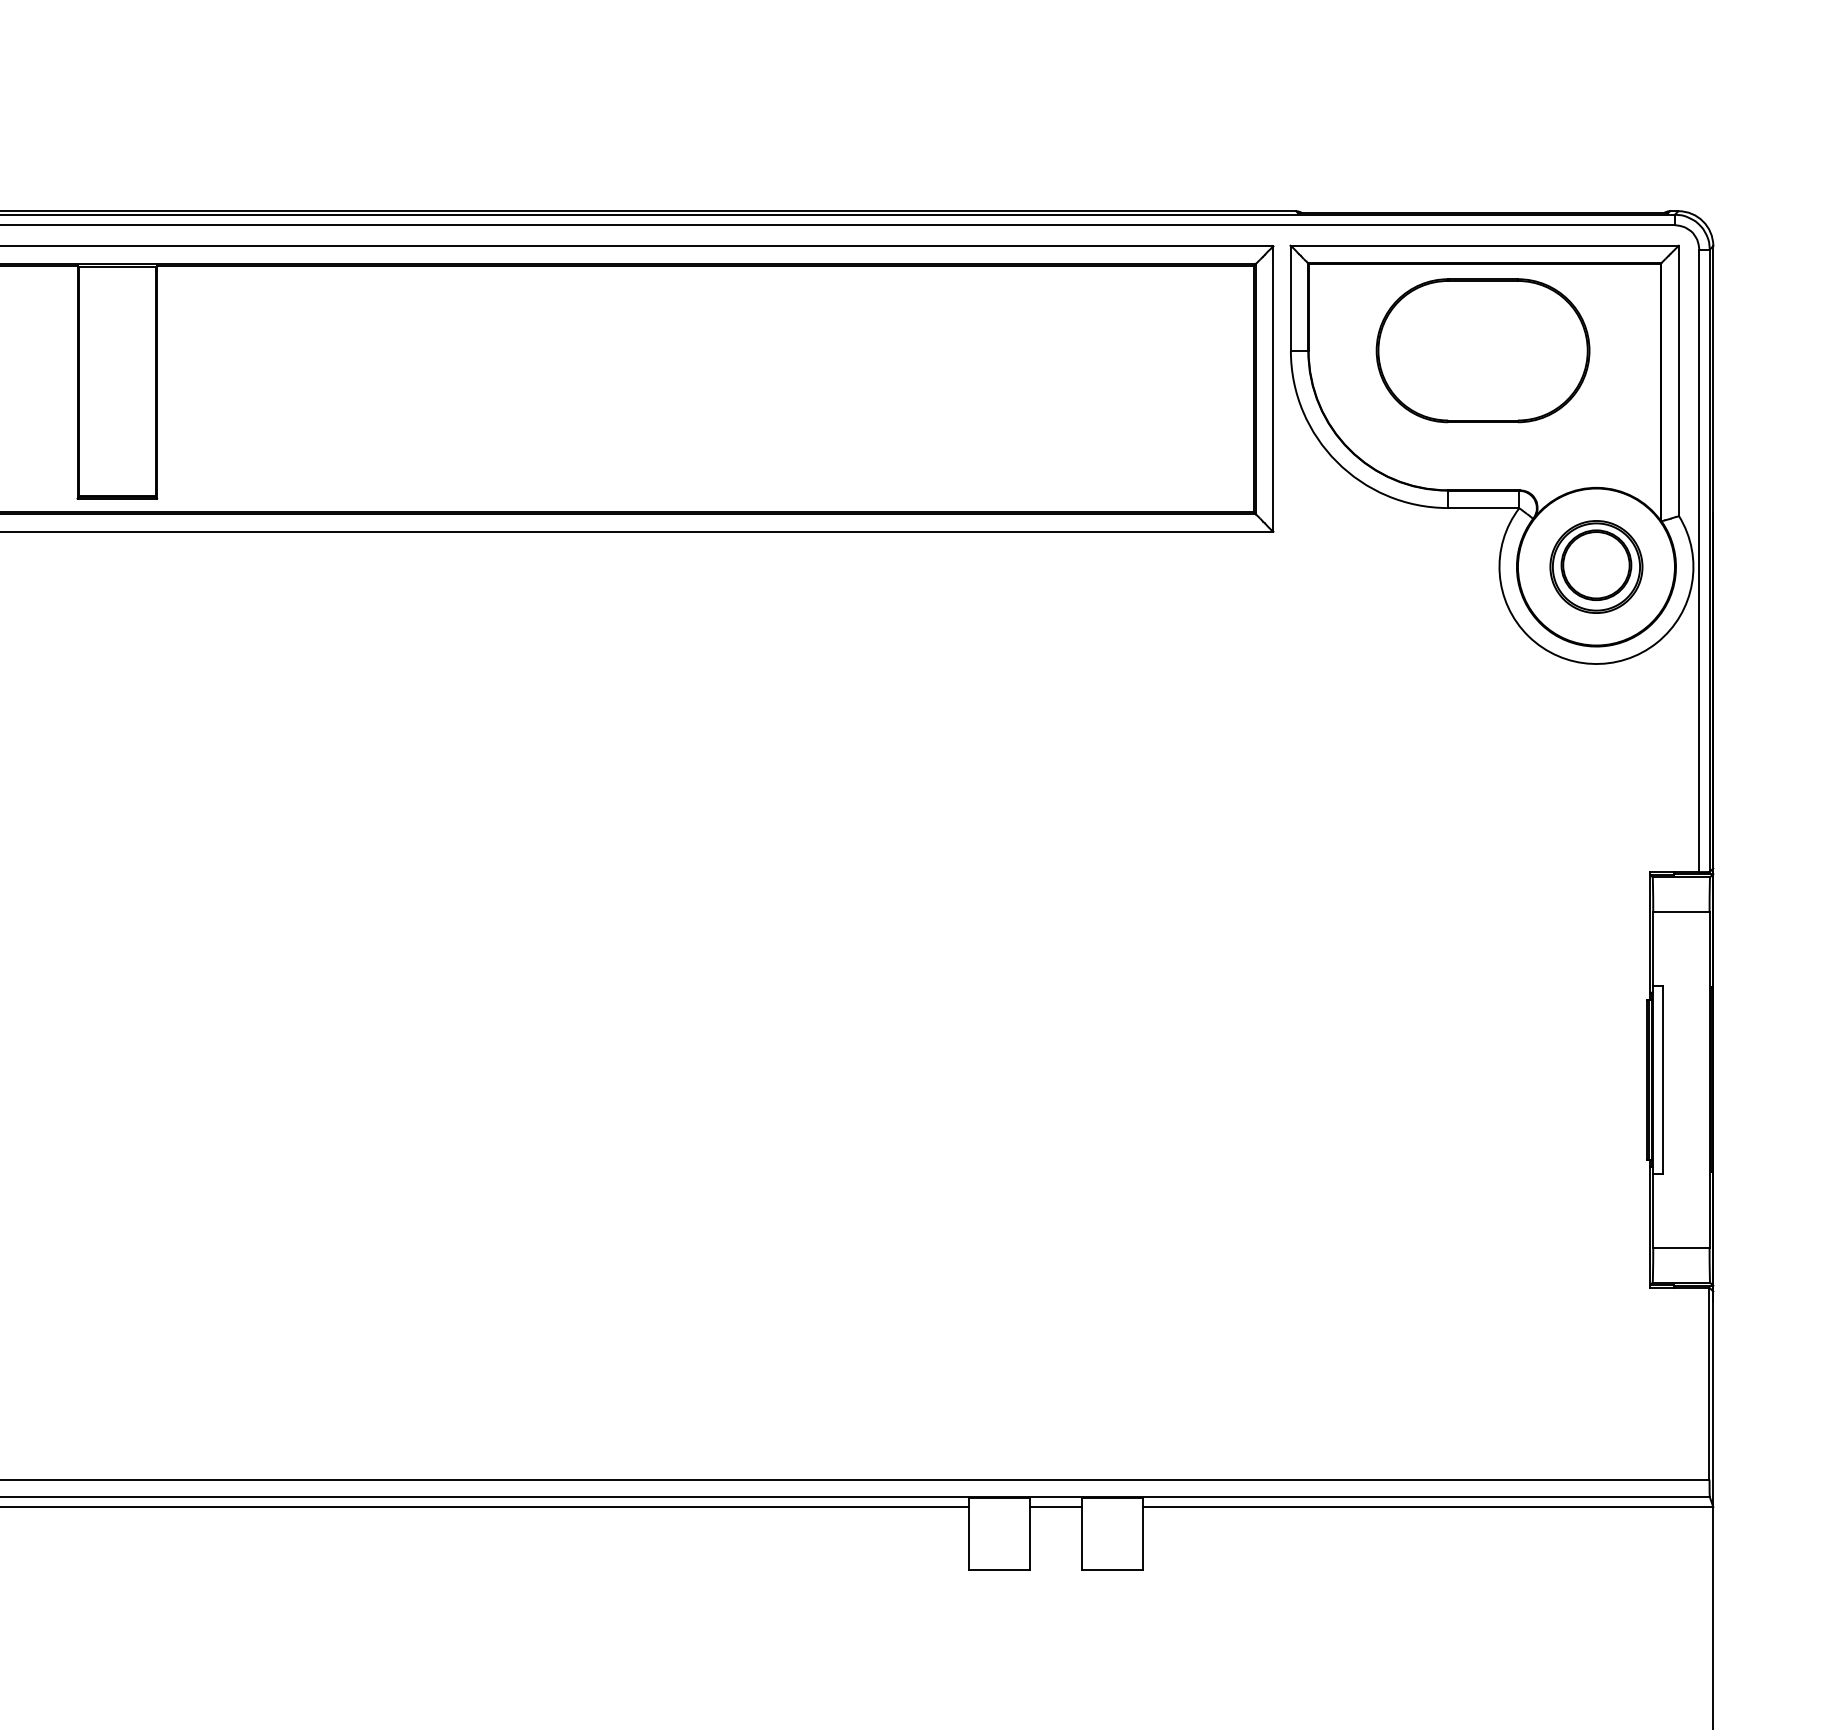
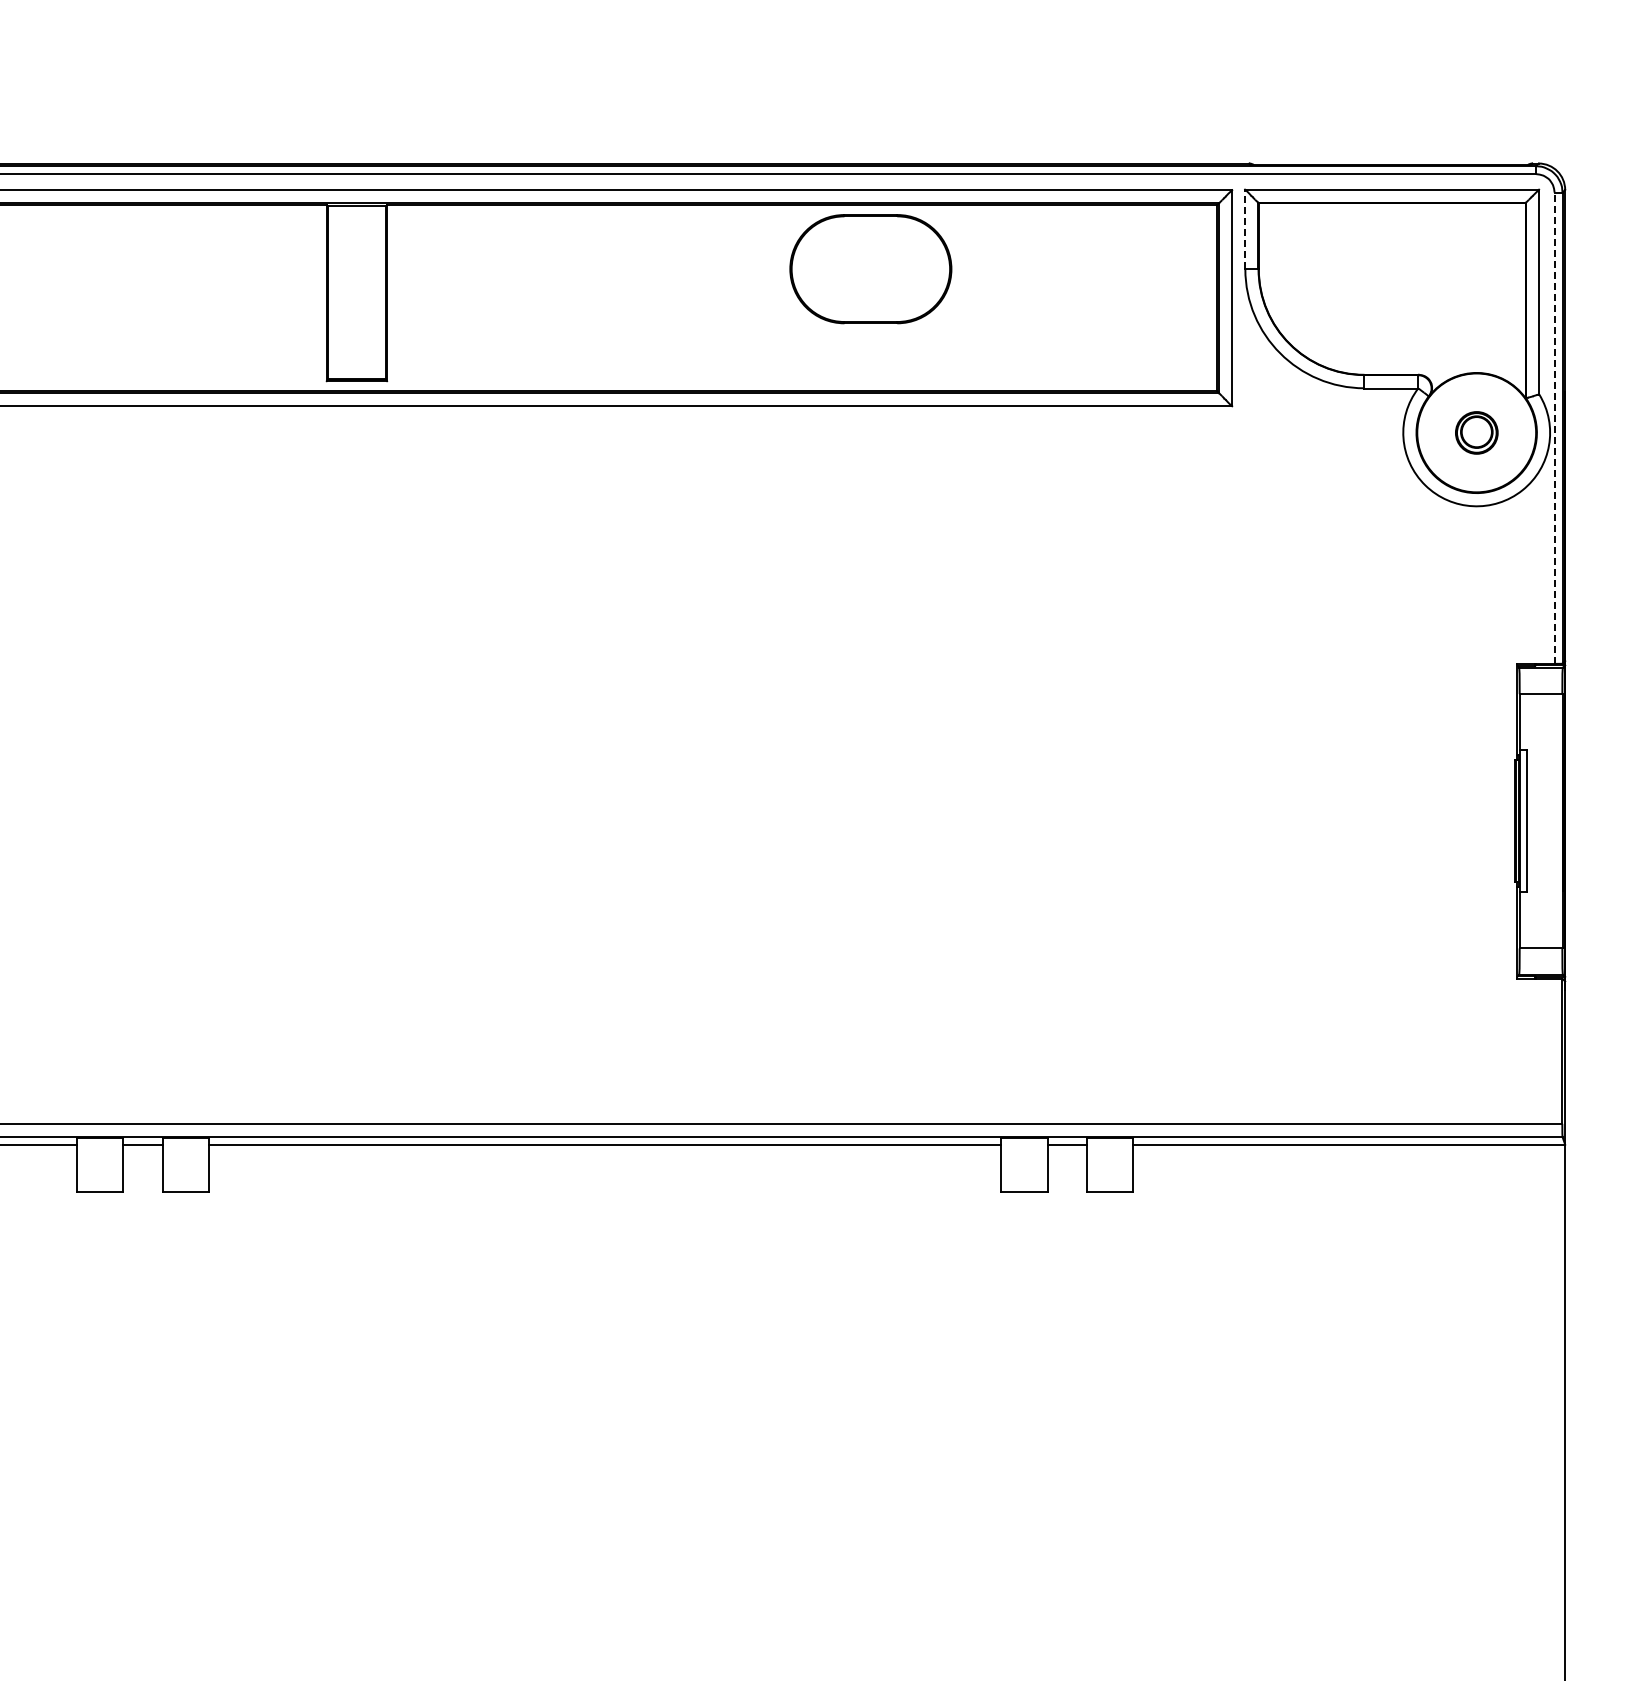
line: (1291, 298) -> (1245, 229), solid -> dashed
part: (1482, 351) -> (870, 269), moved
line: (1699, 561) -> (1554, 428), solid -> dashed
part: (1596, 566) -> (1476, 432), size x0.6

